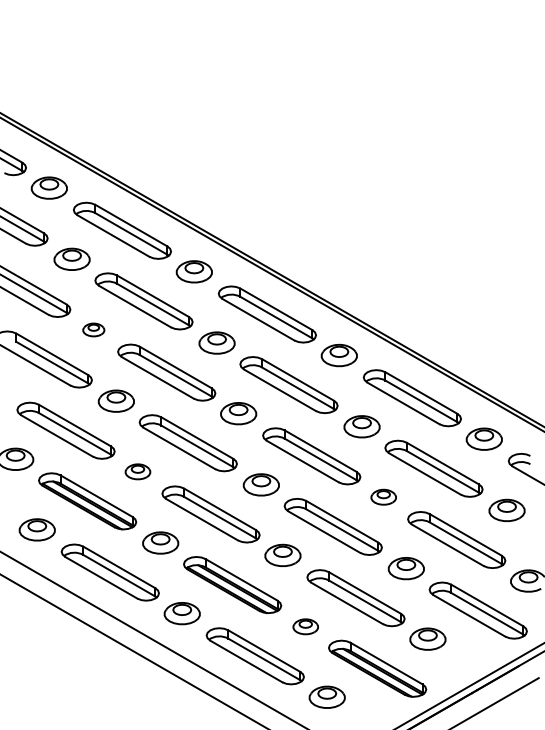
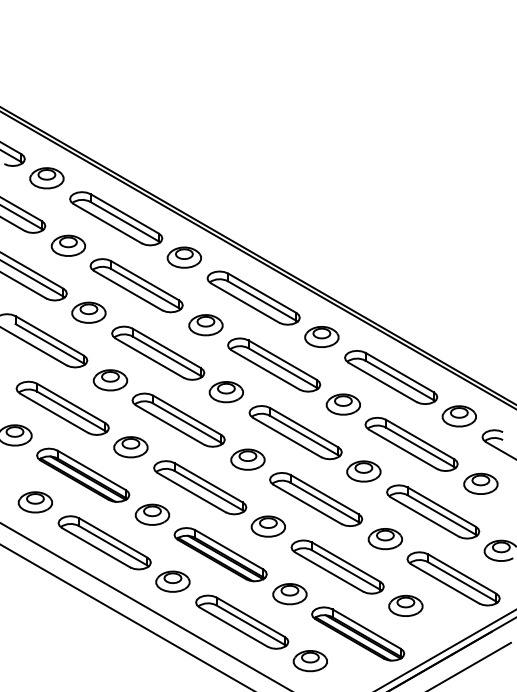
part: (93, 329) -> (88, 312), size x1.67
part: (137, 471) -> (130, 446), size x1.43
part: (383, 496) -> (363, 470), size x1.43
part: (305, 626) -> (289, 593), size x1.43

